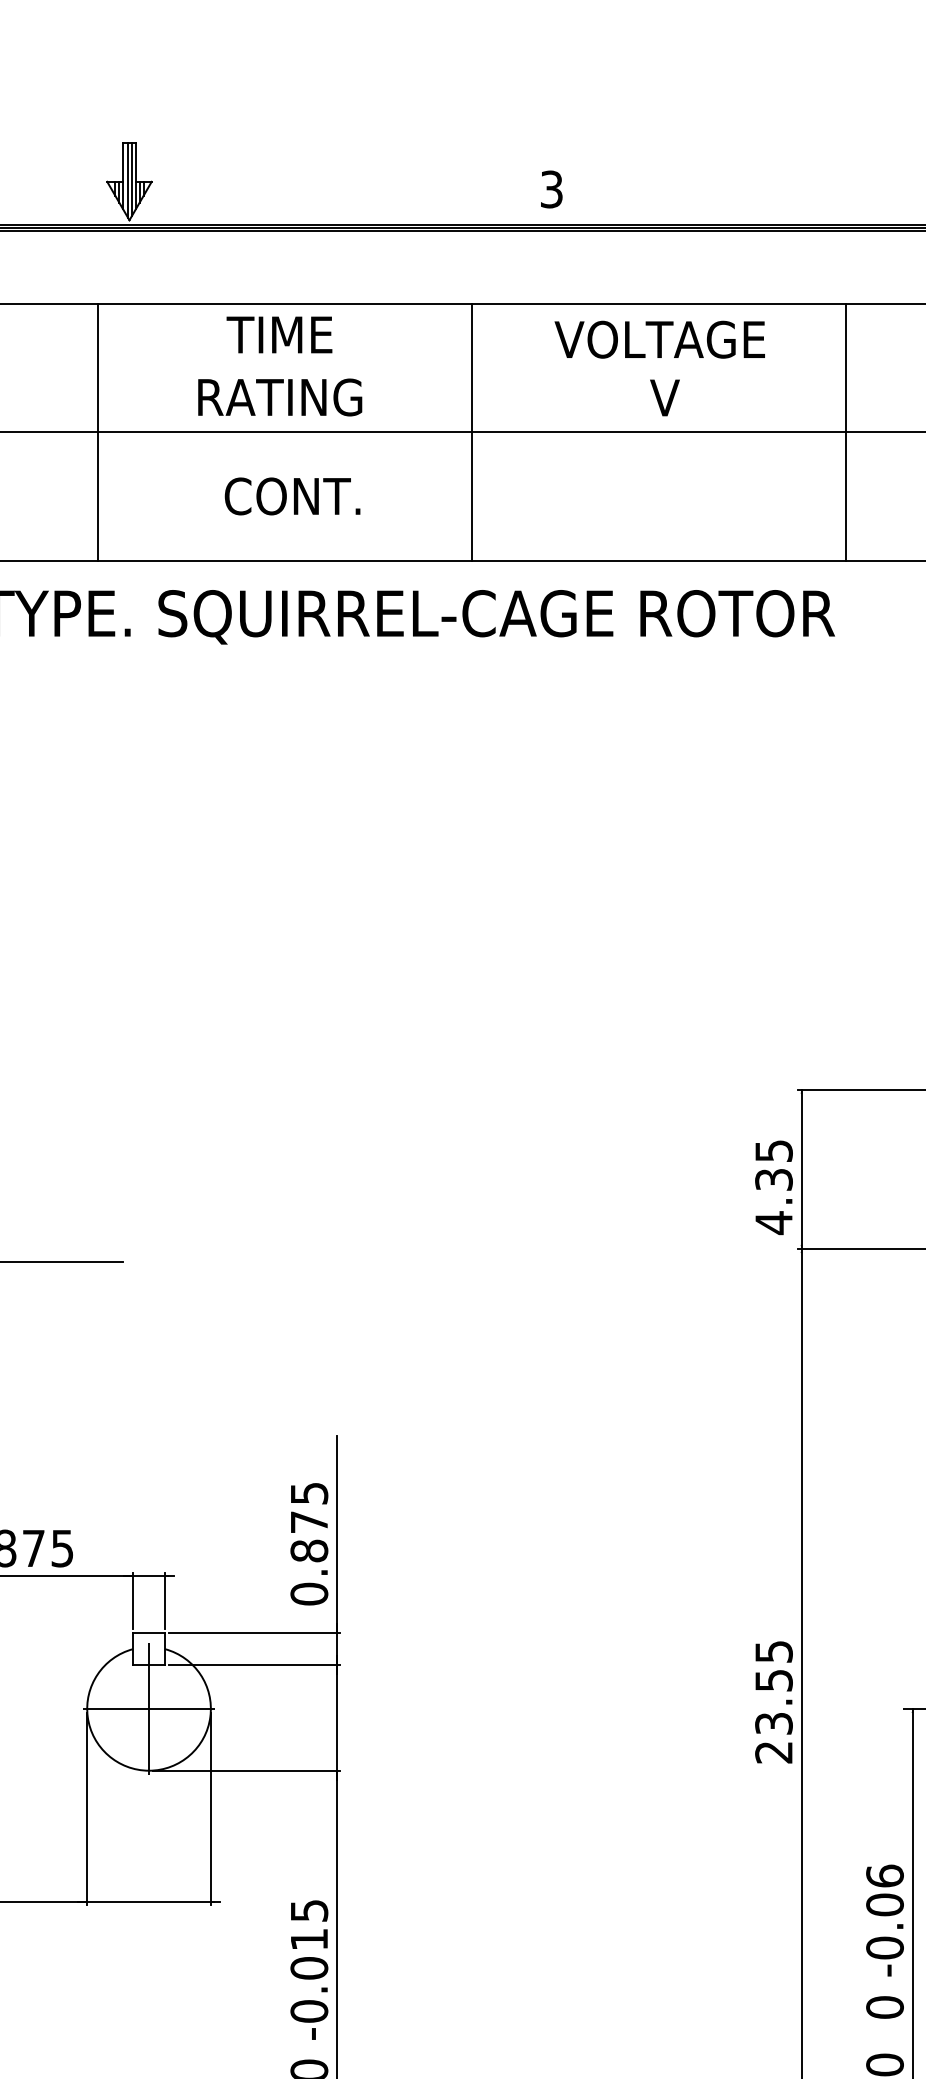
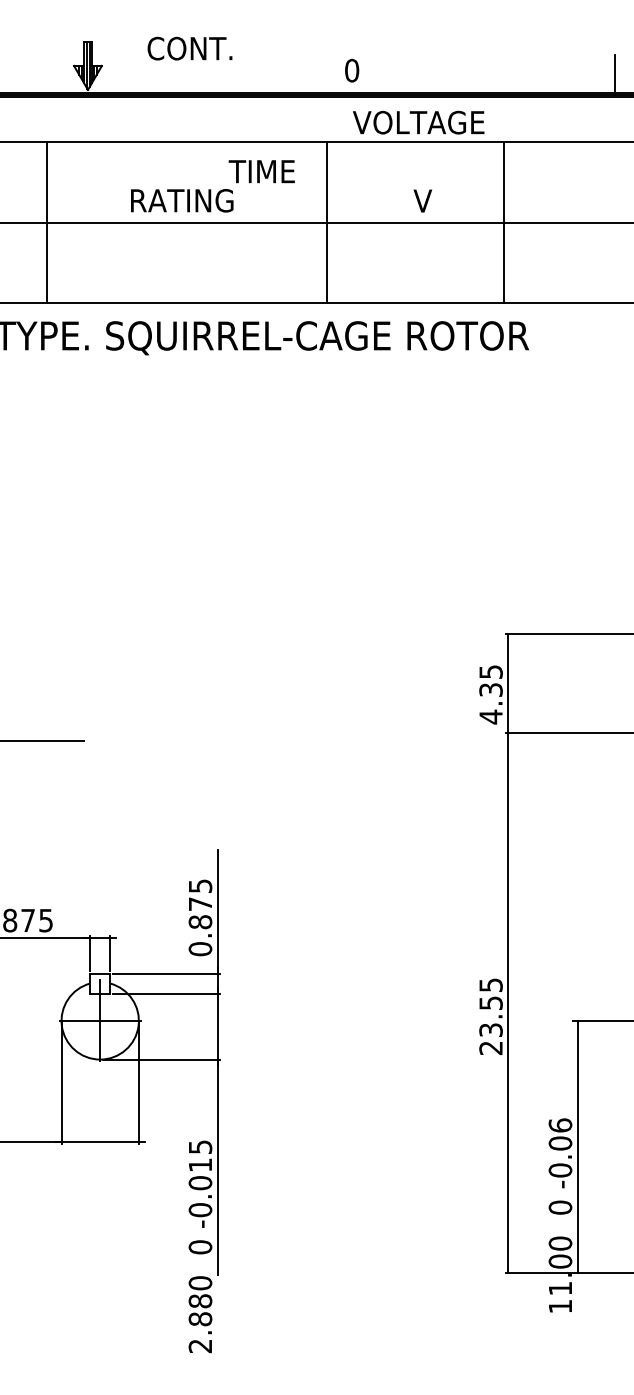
text: (552, 189) -> (352, 70), 3 -> 0
text: (279, 334) -> (261, 171), moved
text: (659, 339) -> (418, 122), moved
line: (98, 432) -> (47, 222), moved
line: (472, 432) -> (327, 222), moved
line: (846, 432) -> (504, 222), moved
text: (291, 496) -> (189, 48), moved

